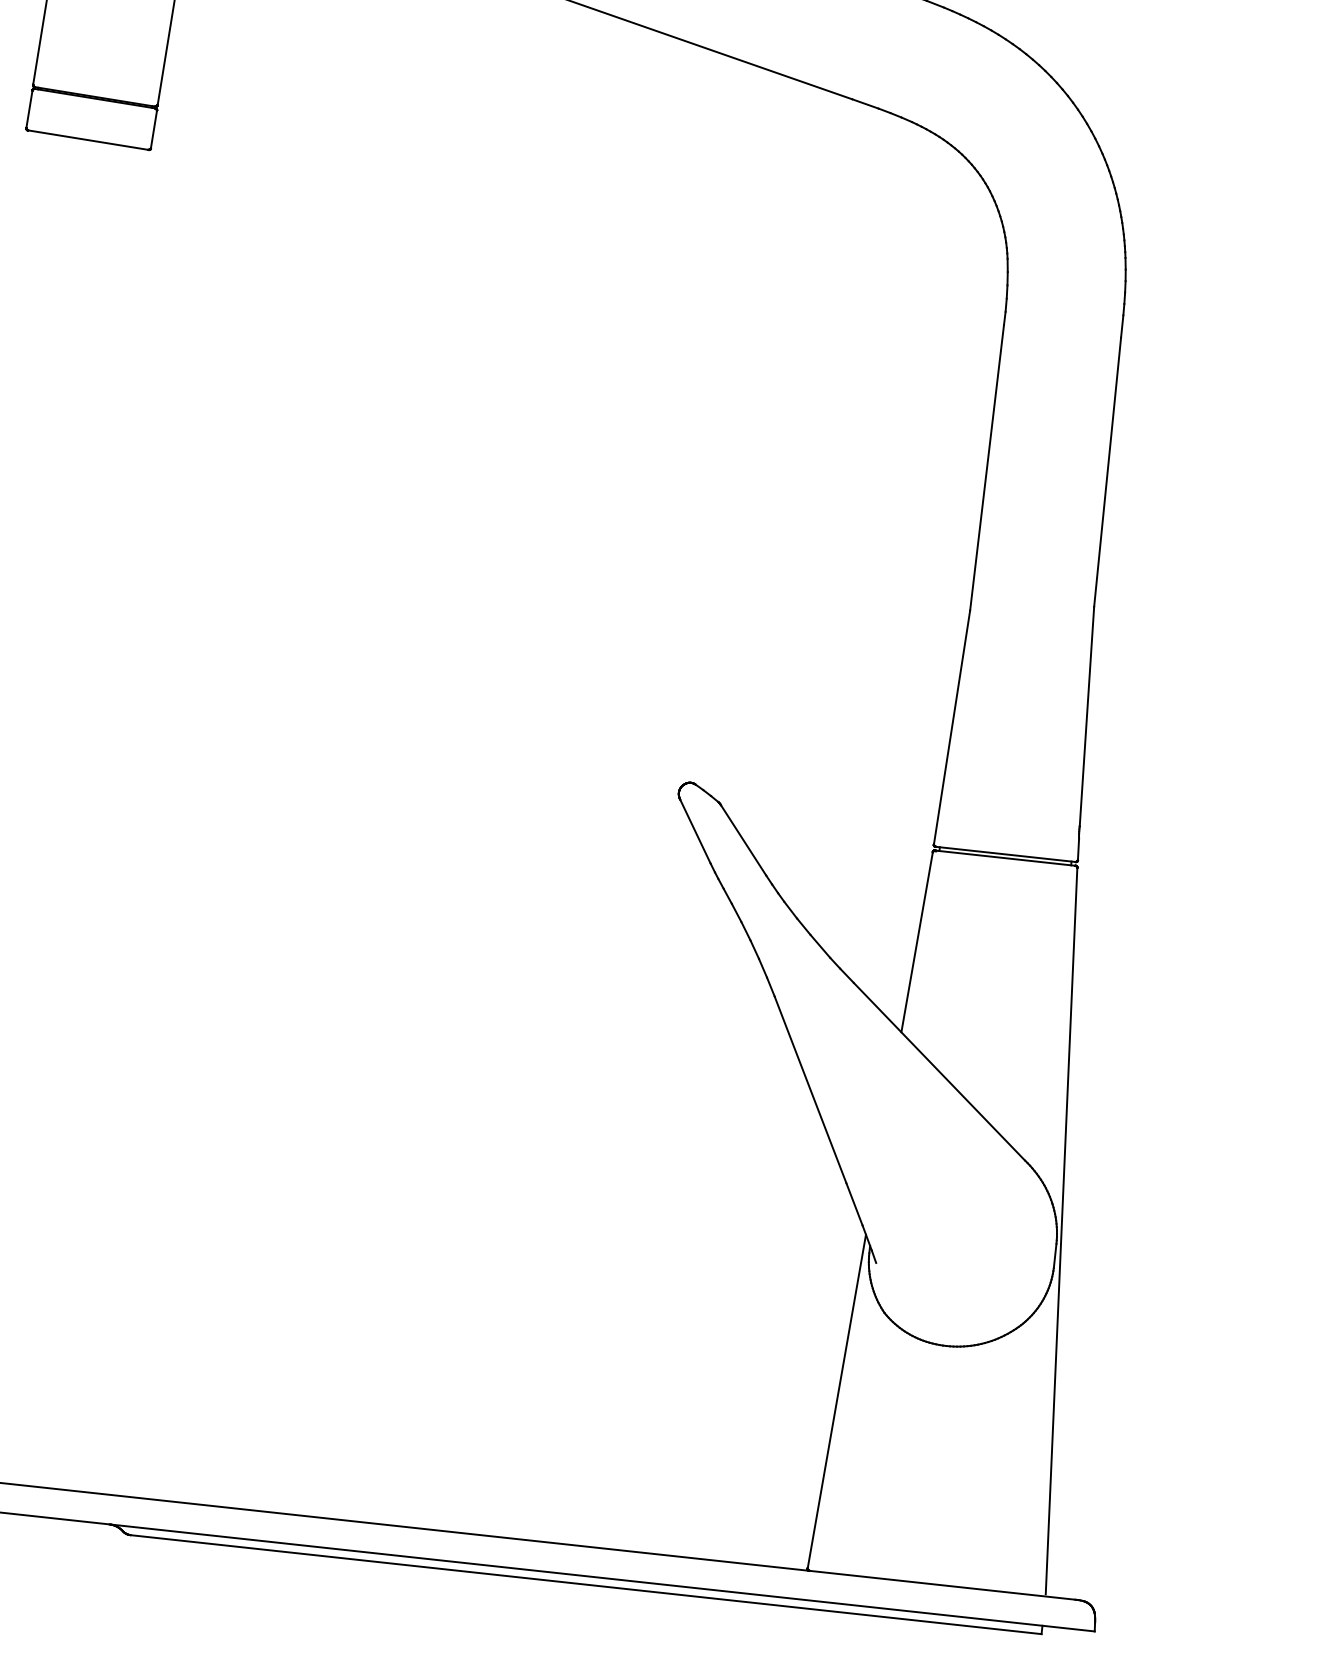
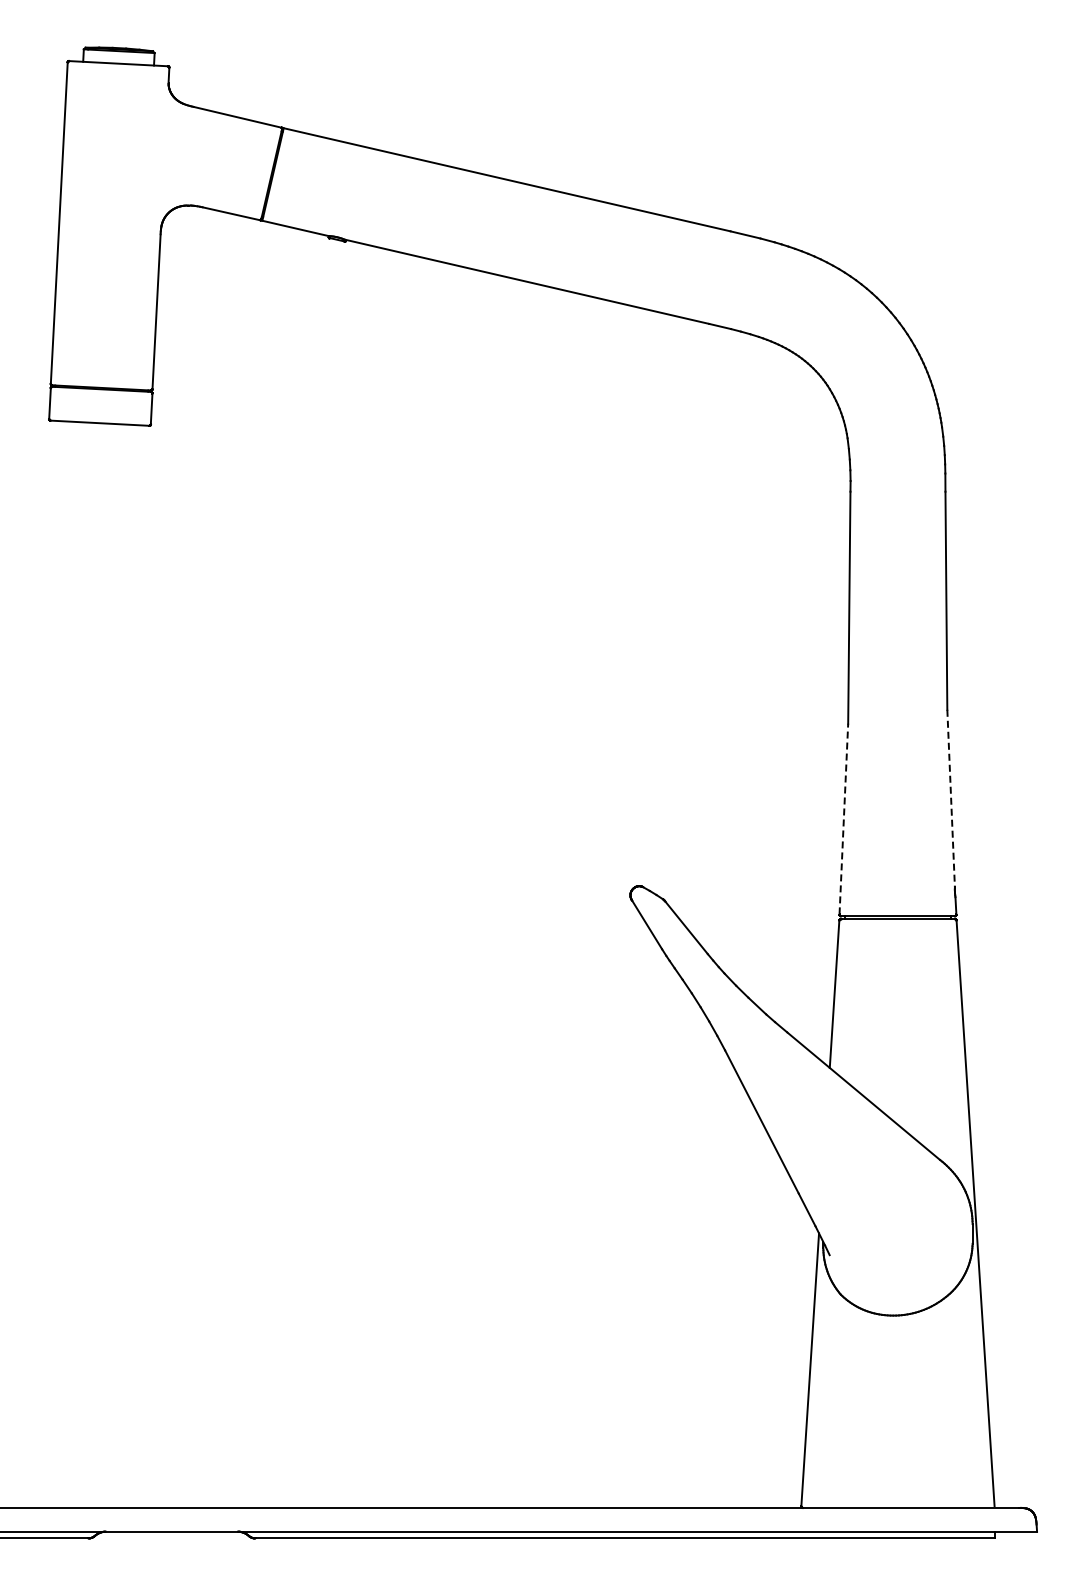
line: (1087, 716) -> (951, 798), solid -> dashed
line: (951, 726) -> (843, 818), solid -> dashed

